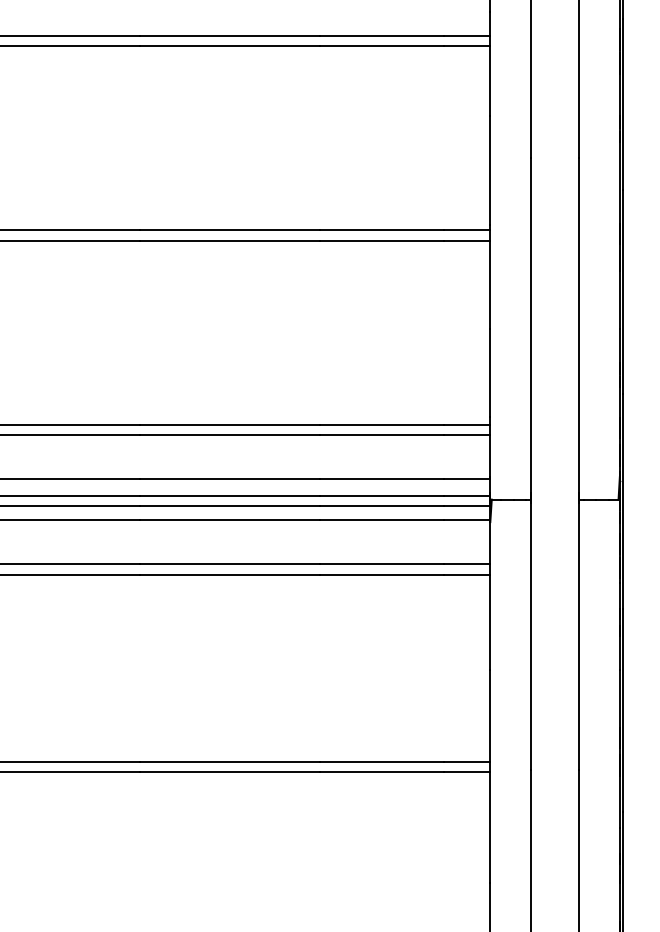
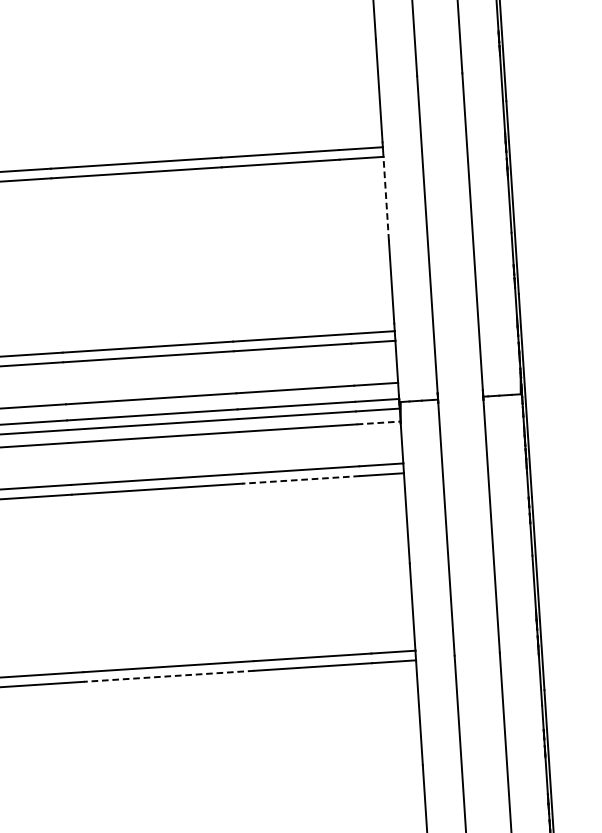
line: (490, 284) -> (386, 198), solid -> dashed
line: (467, 520) -> (379, 423), solid -> dashed
line: (381, 574) -> (300, 479), solid -> dashed
line: (229, 772) -> (169, 676), solid -> dashed

